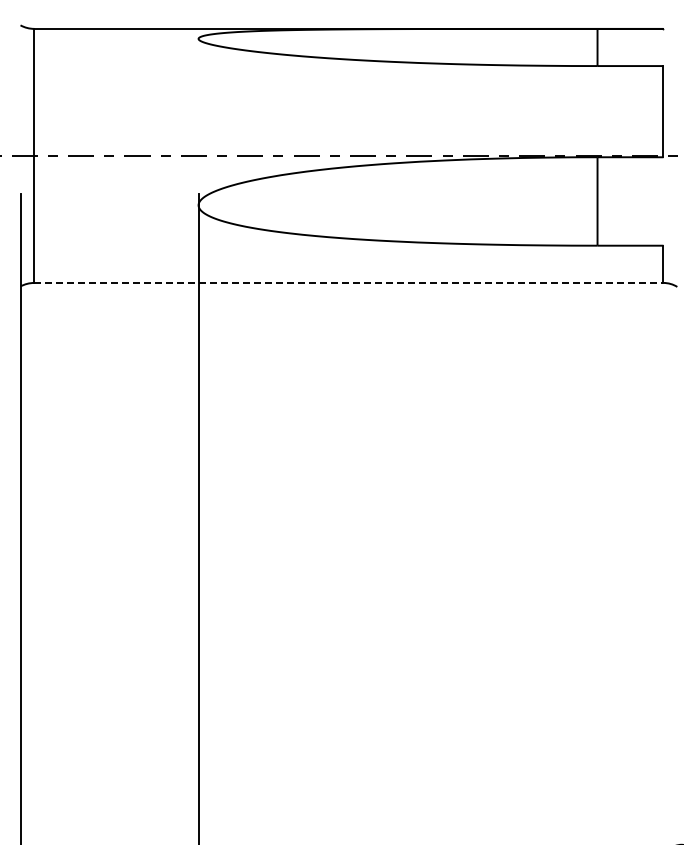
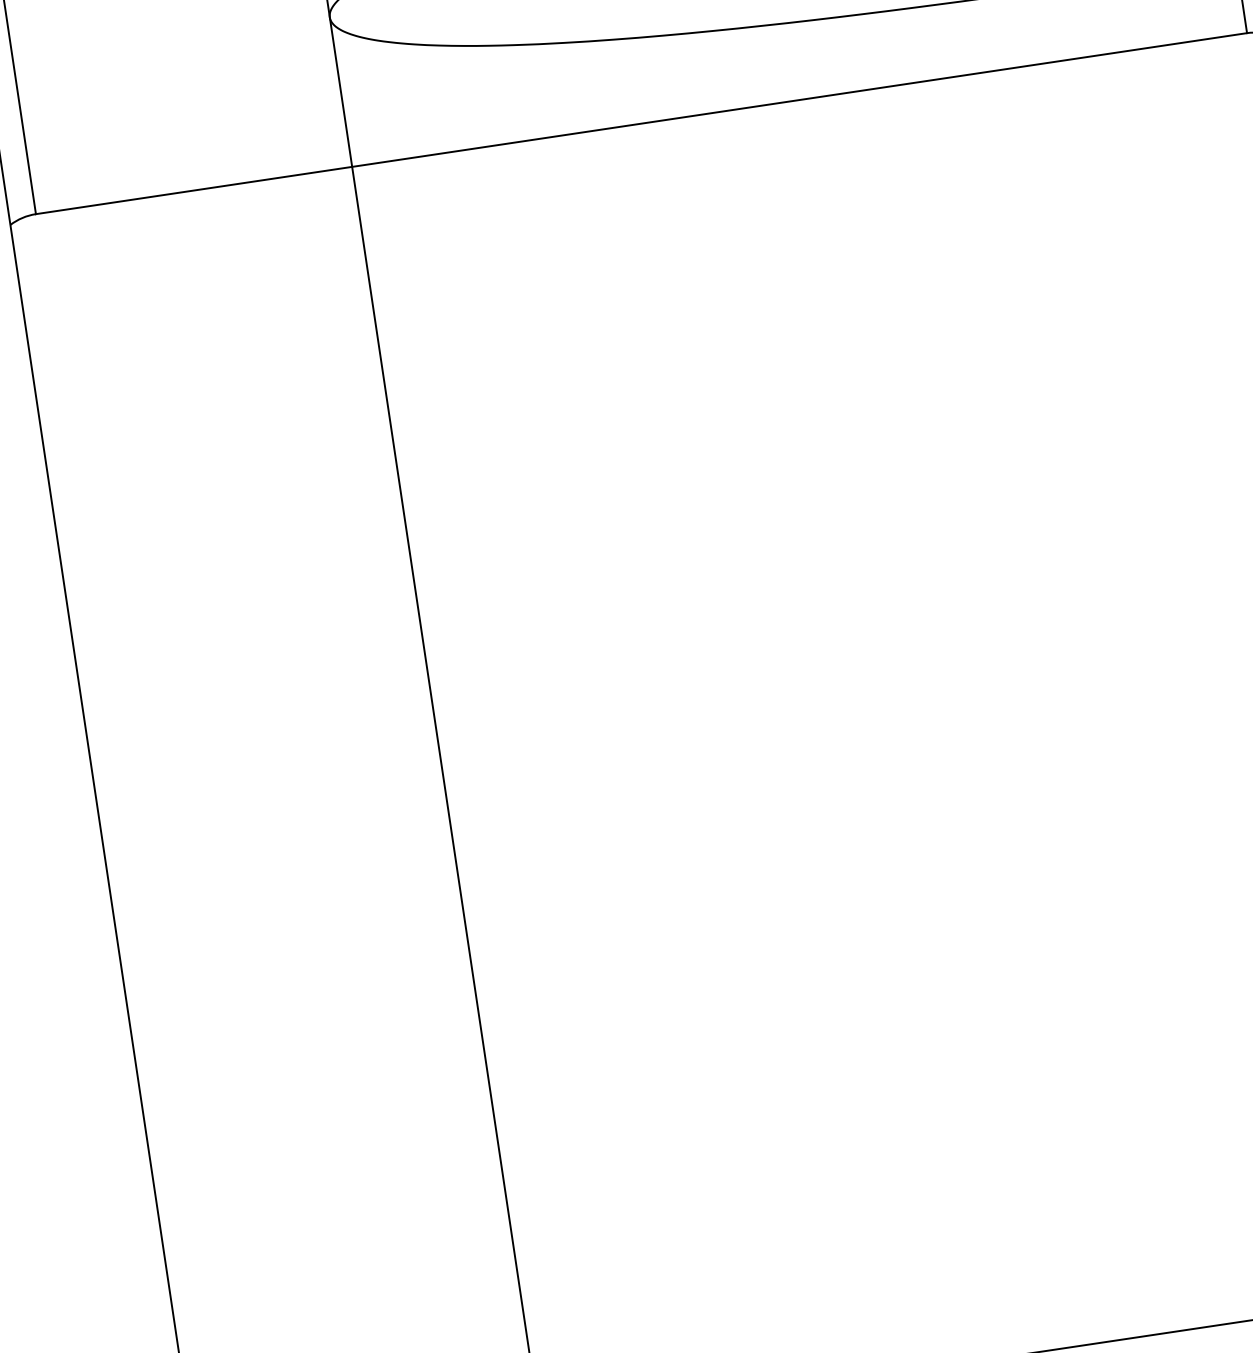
line: (348, 282) -> (640, 122), dashed -> solid

